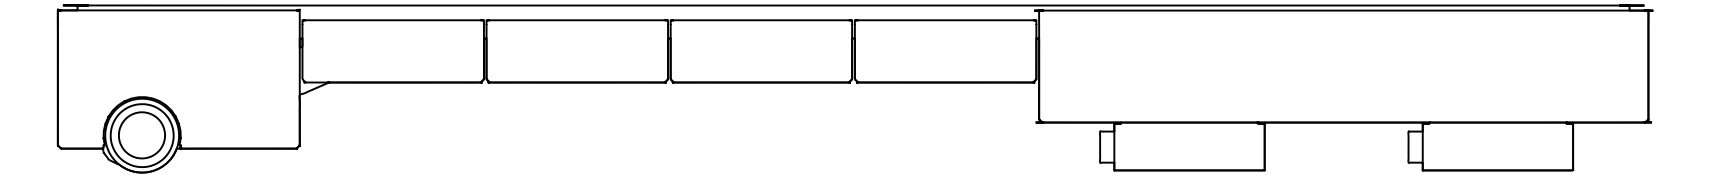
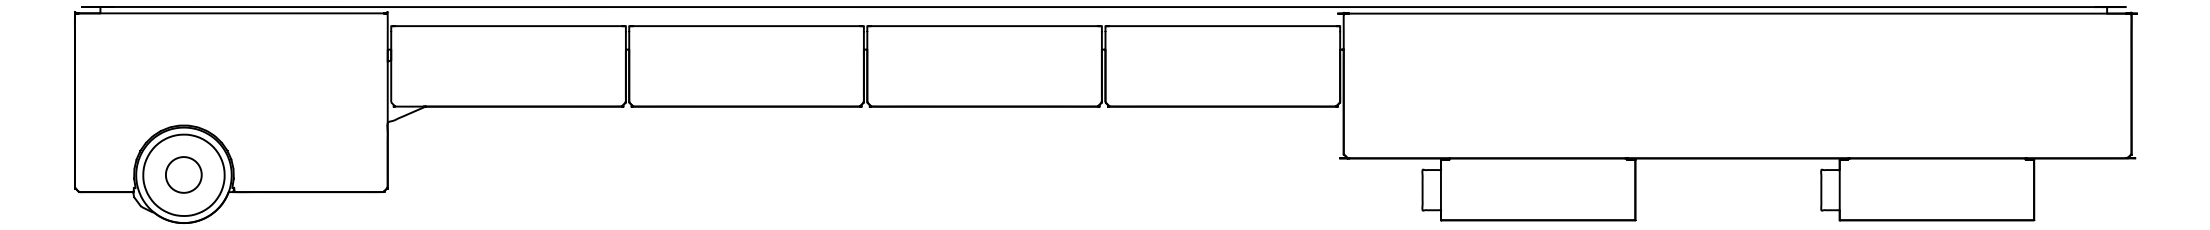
part: (141, 135) -> (183, 174), size x0.6

